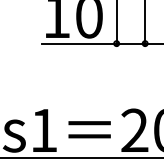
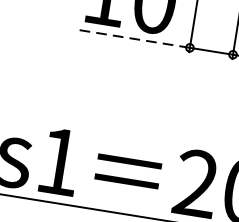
line: (78, 43) -> (132, 38), solid -> dashed

